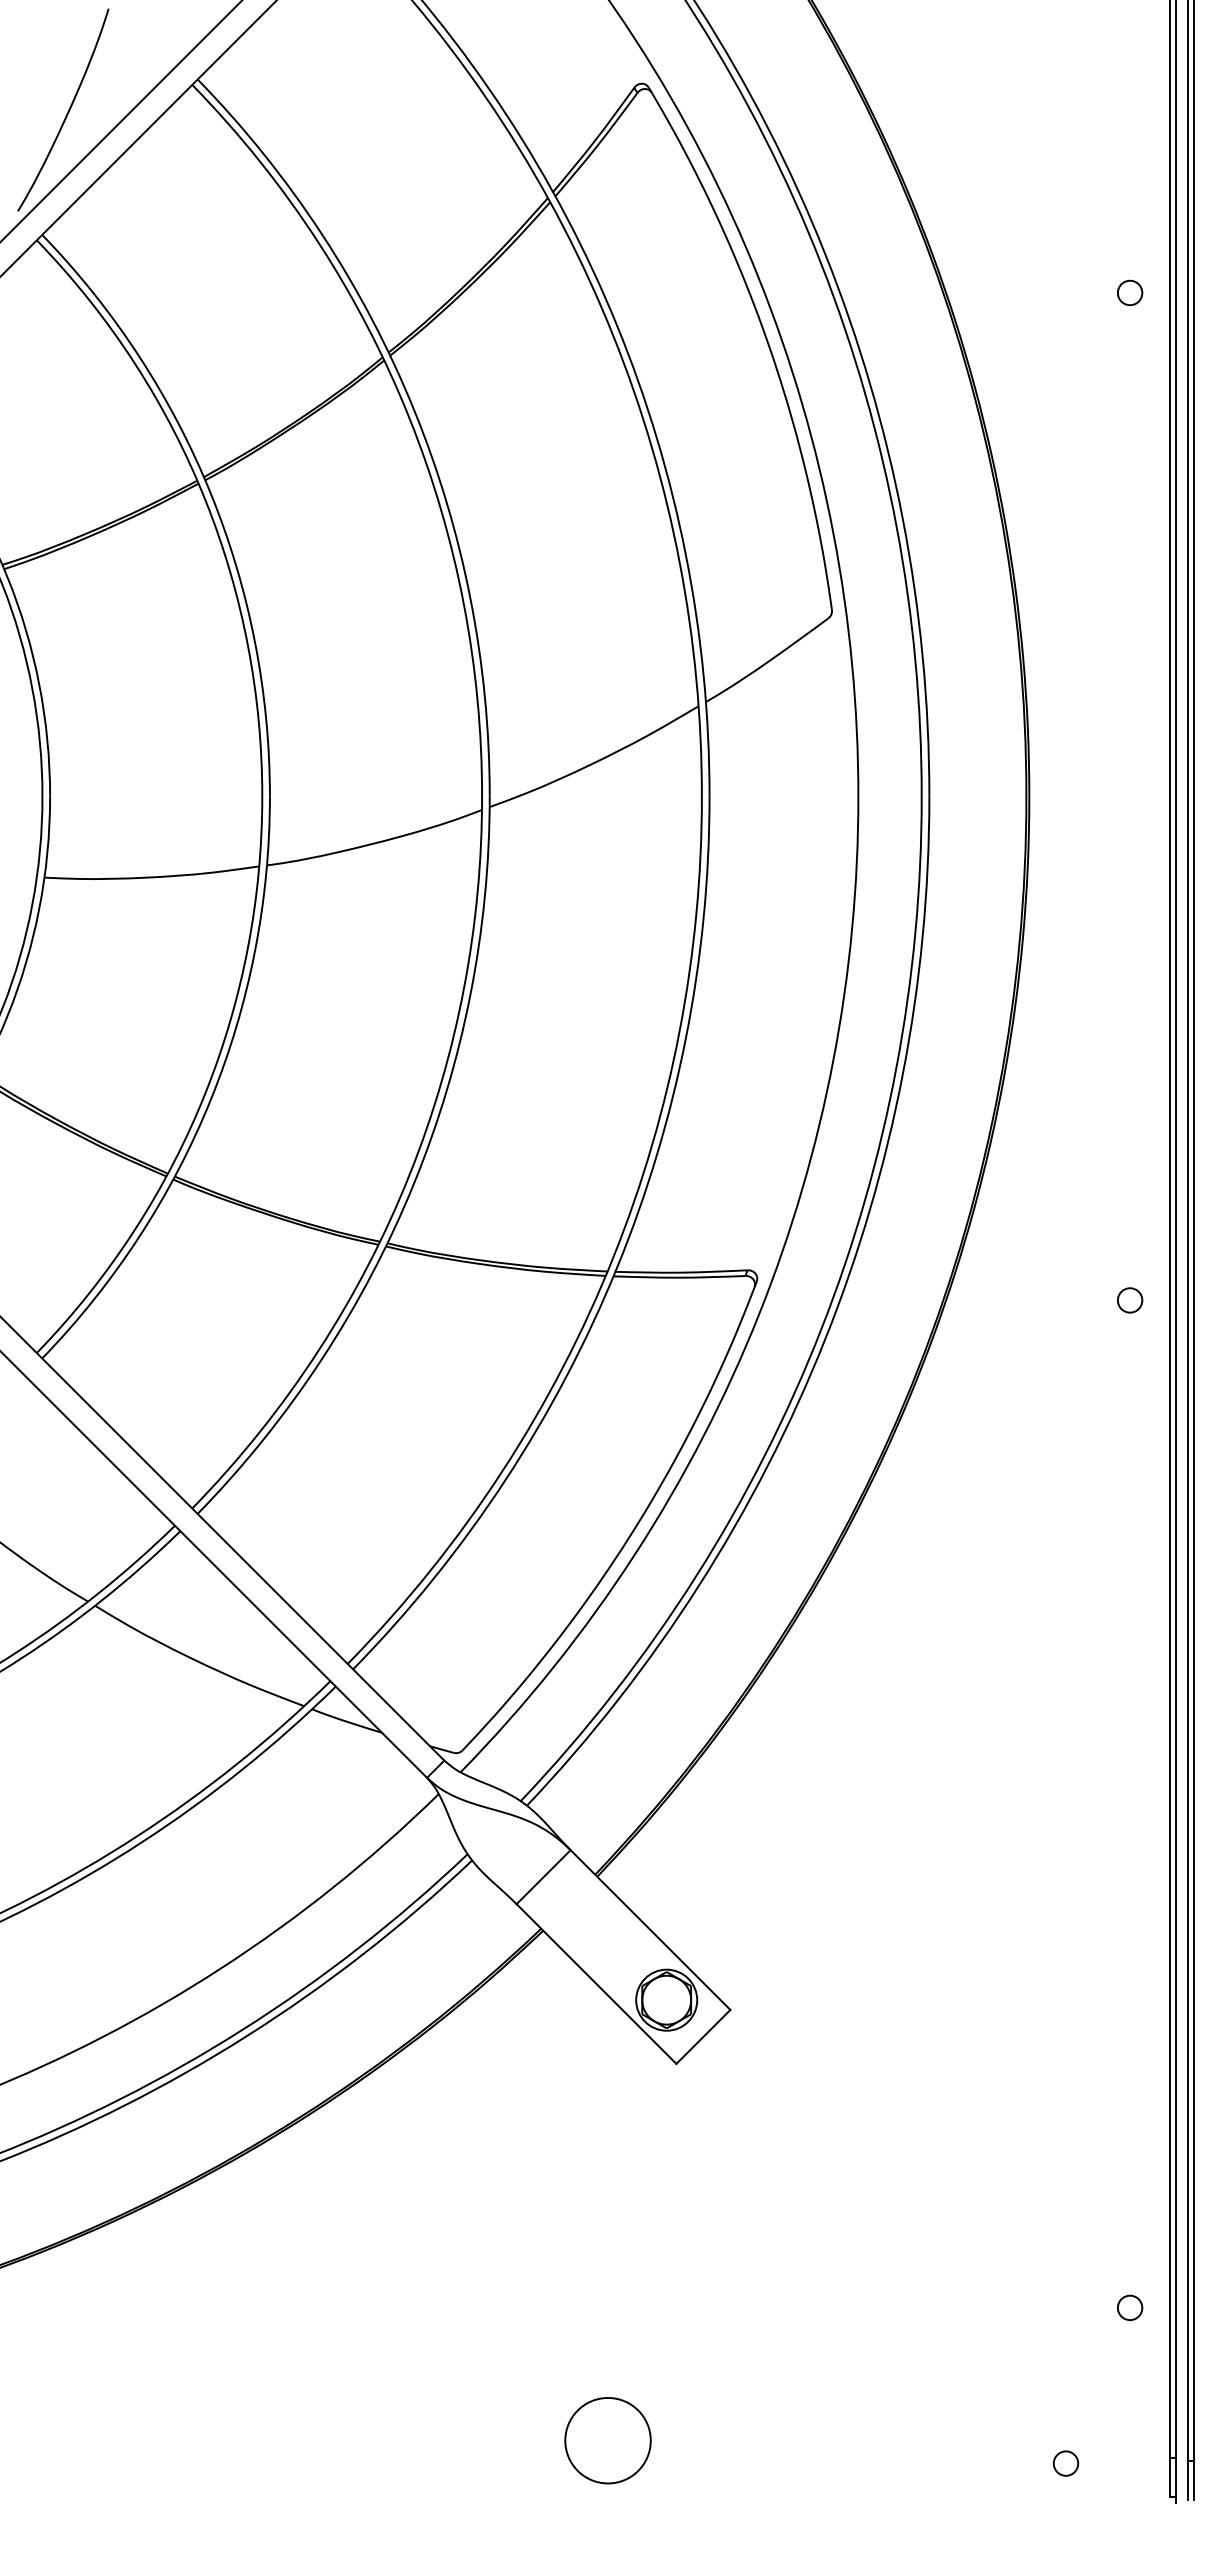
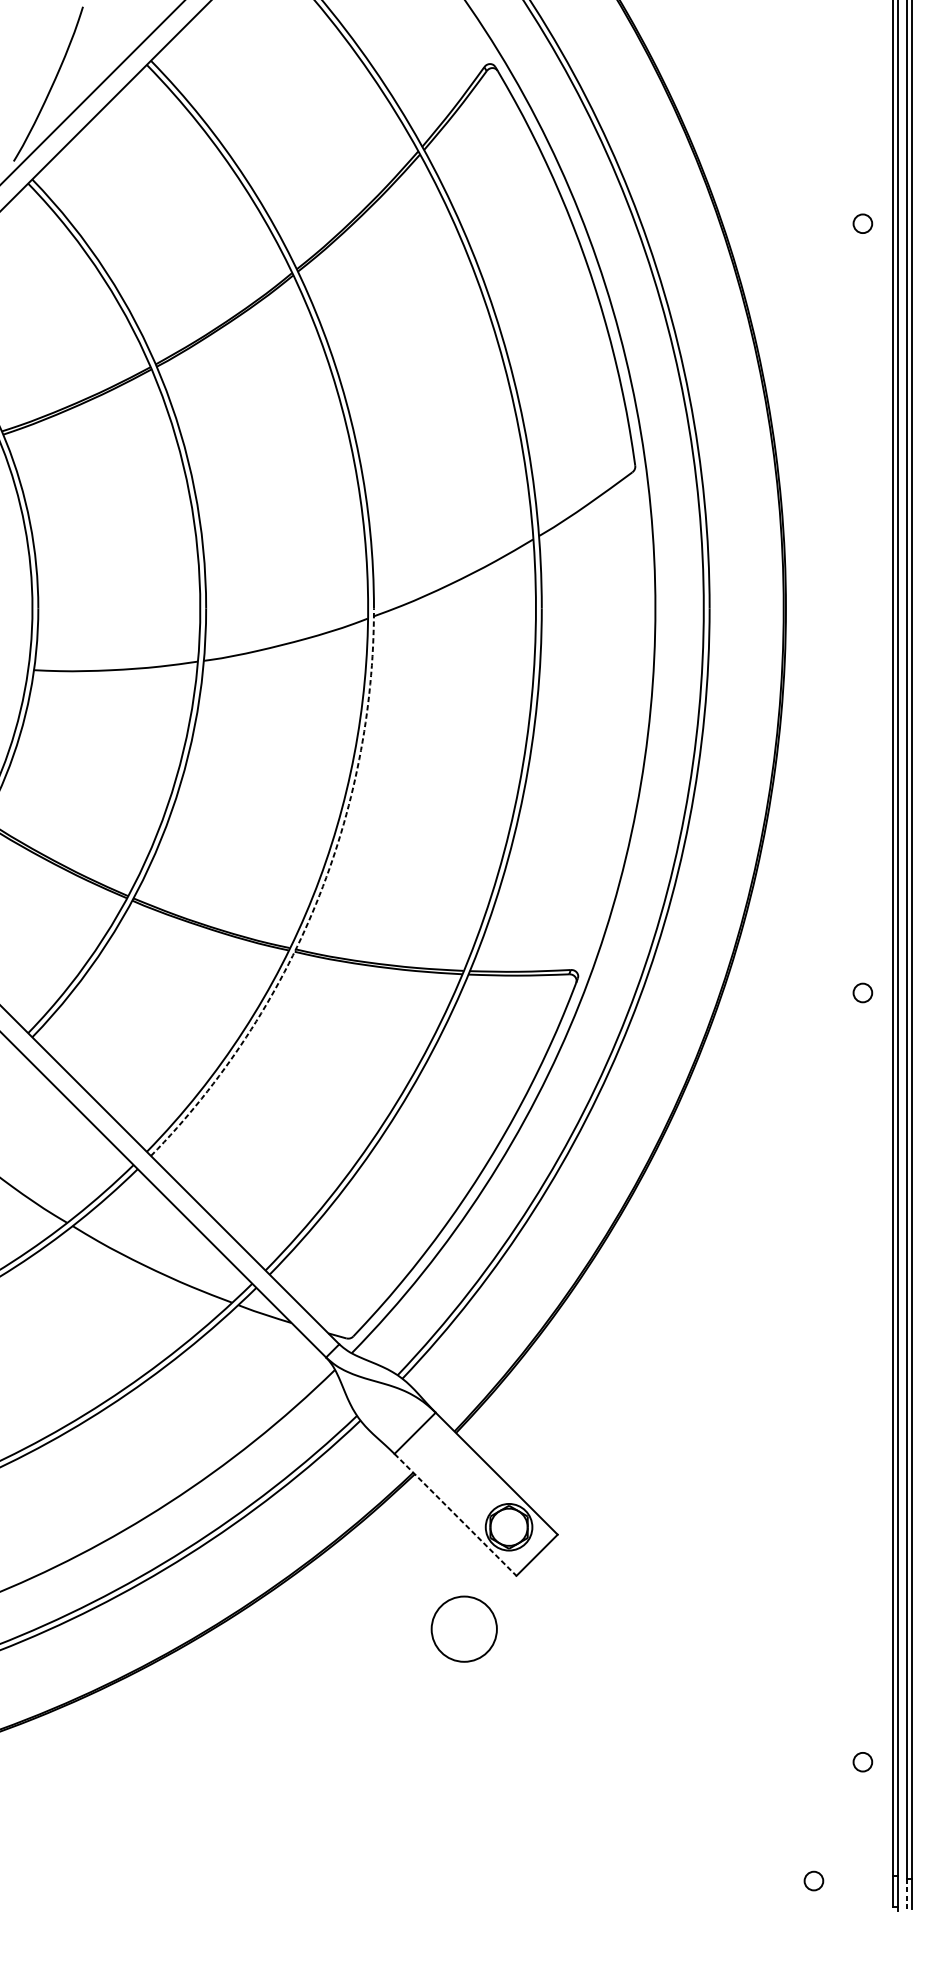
arc: (413, 1183) -> (315, 903), solid -> dashed
line: (596, 1984) -> (455, 1515), solid -> dashed
circle: (607, 2440) -> (463, 1629), moved
line: (1188, 2480) -> (907, 1893), solid -> dashed

